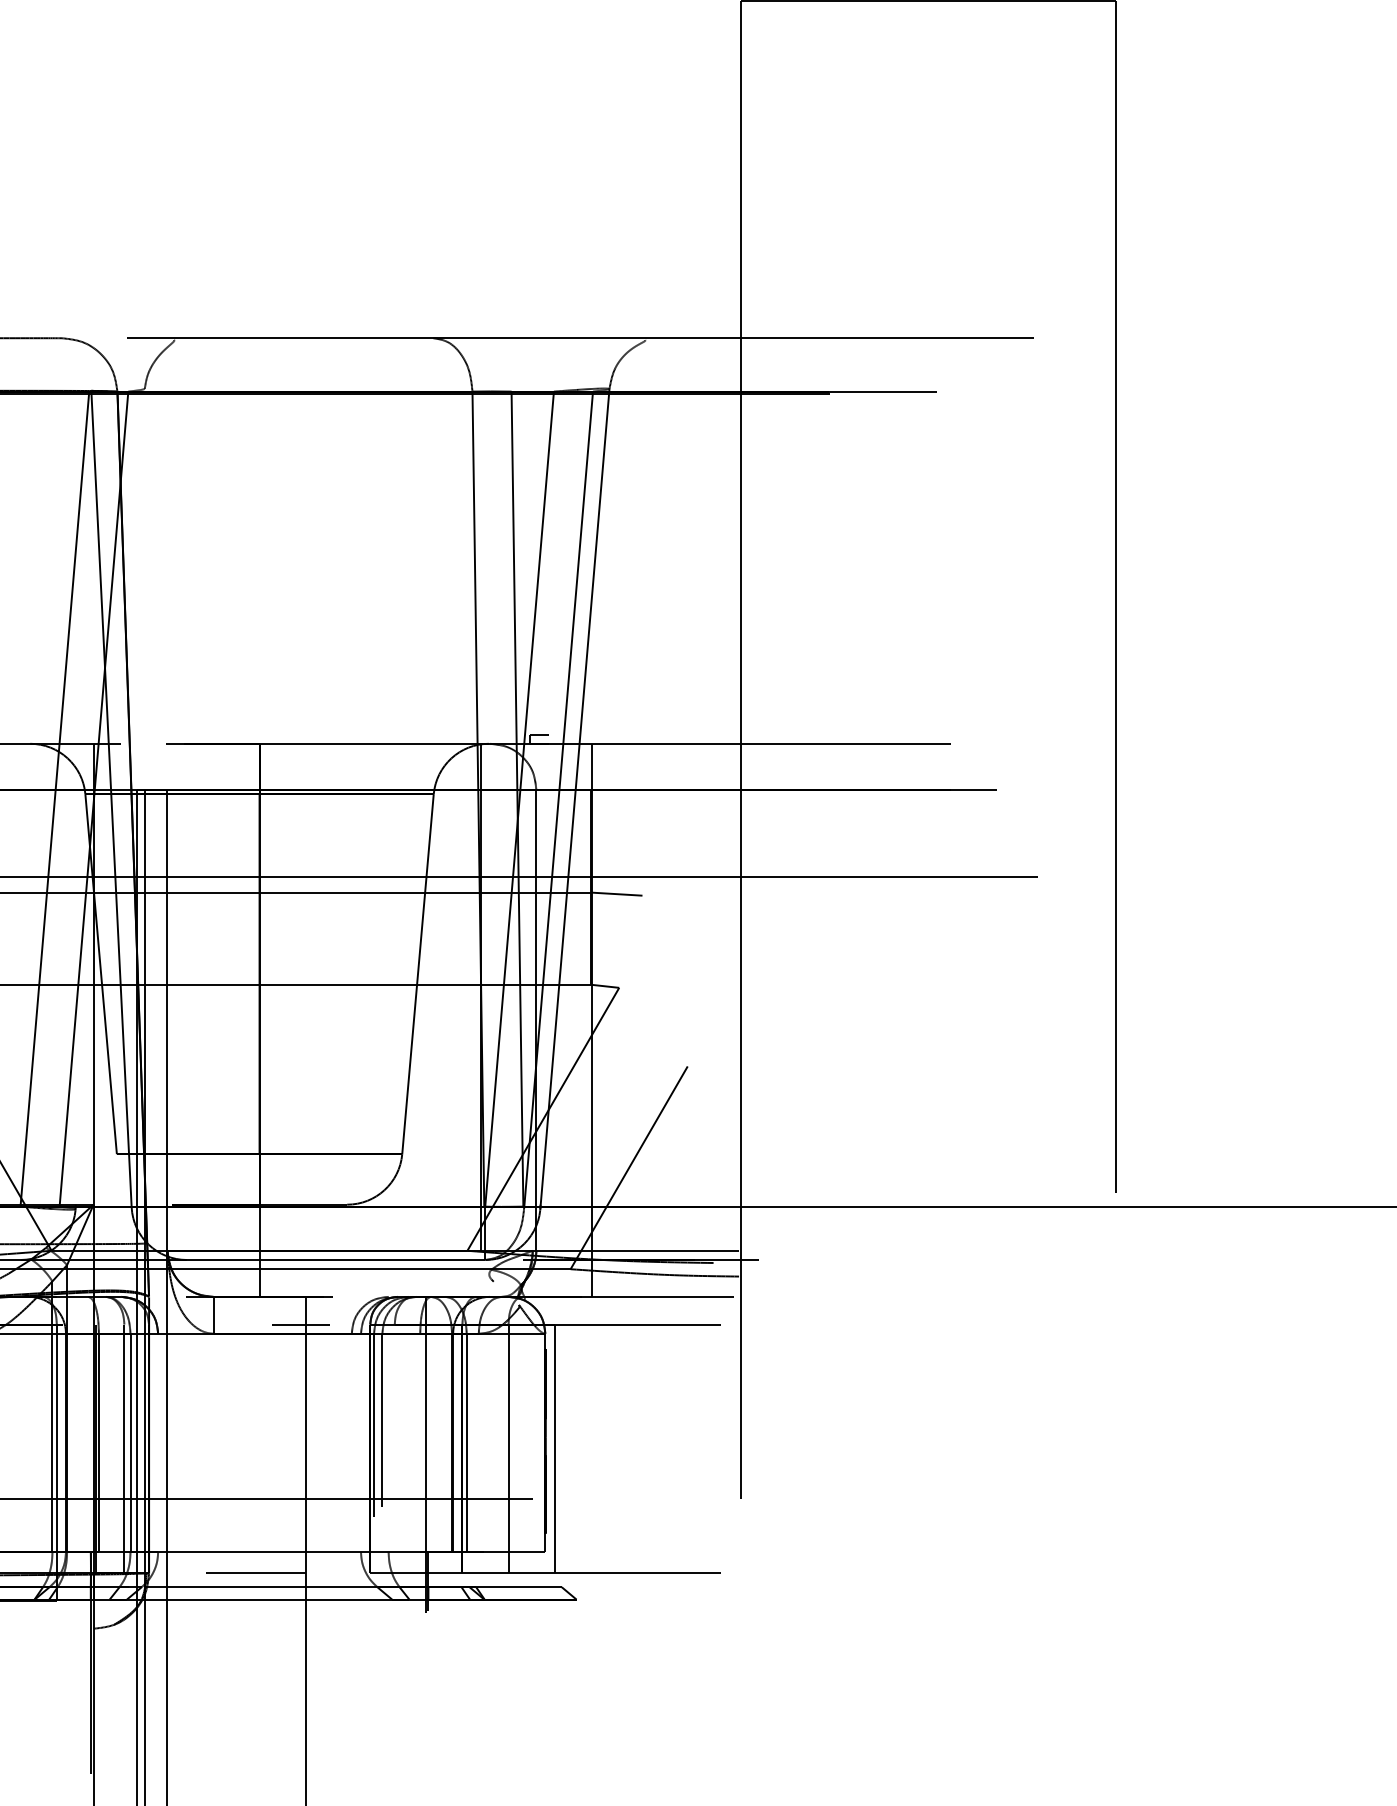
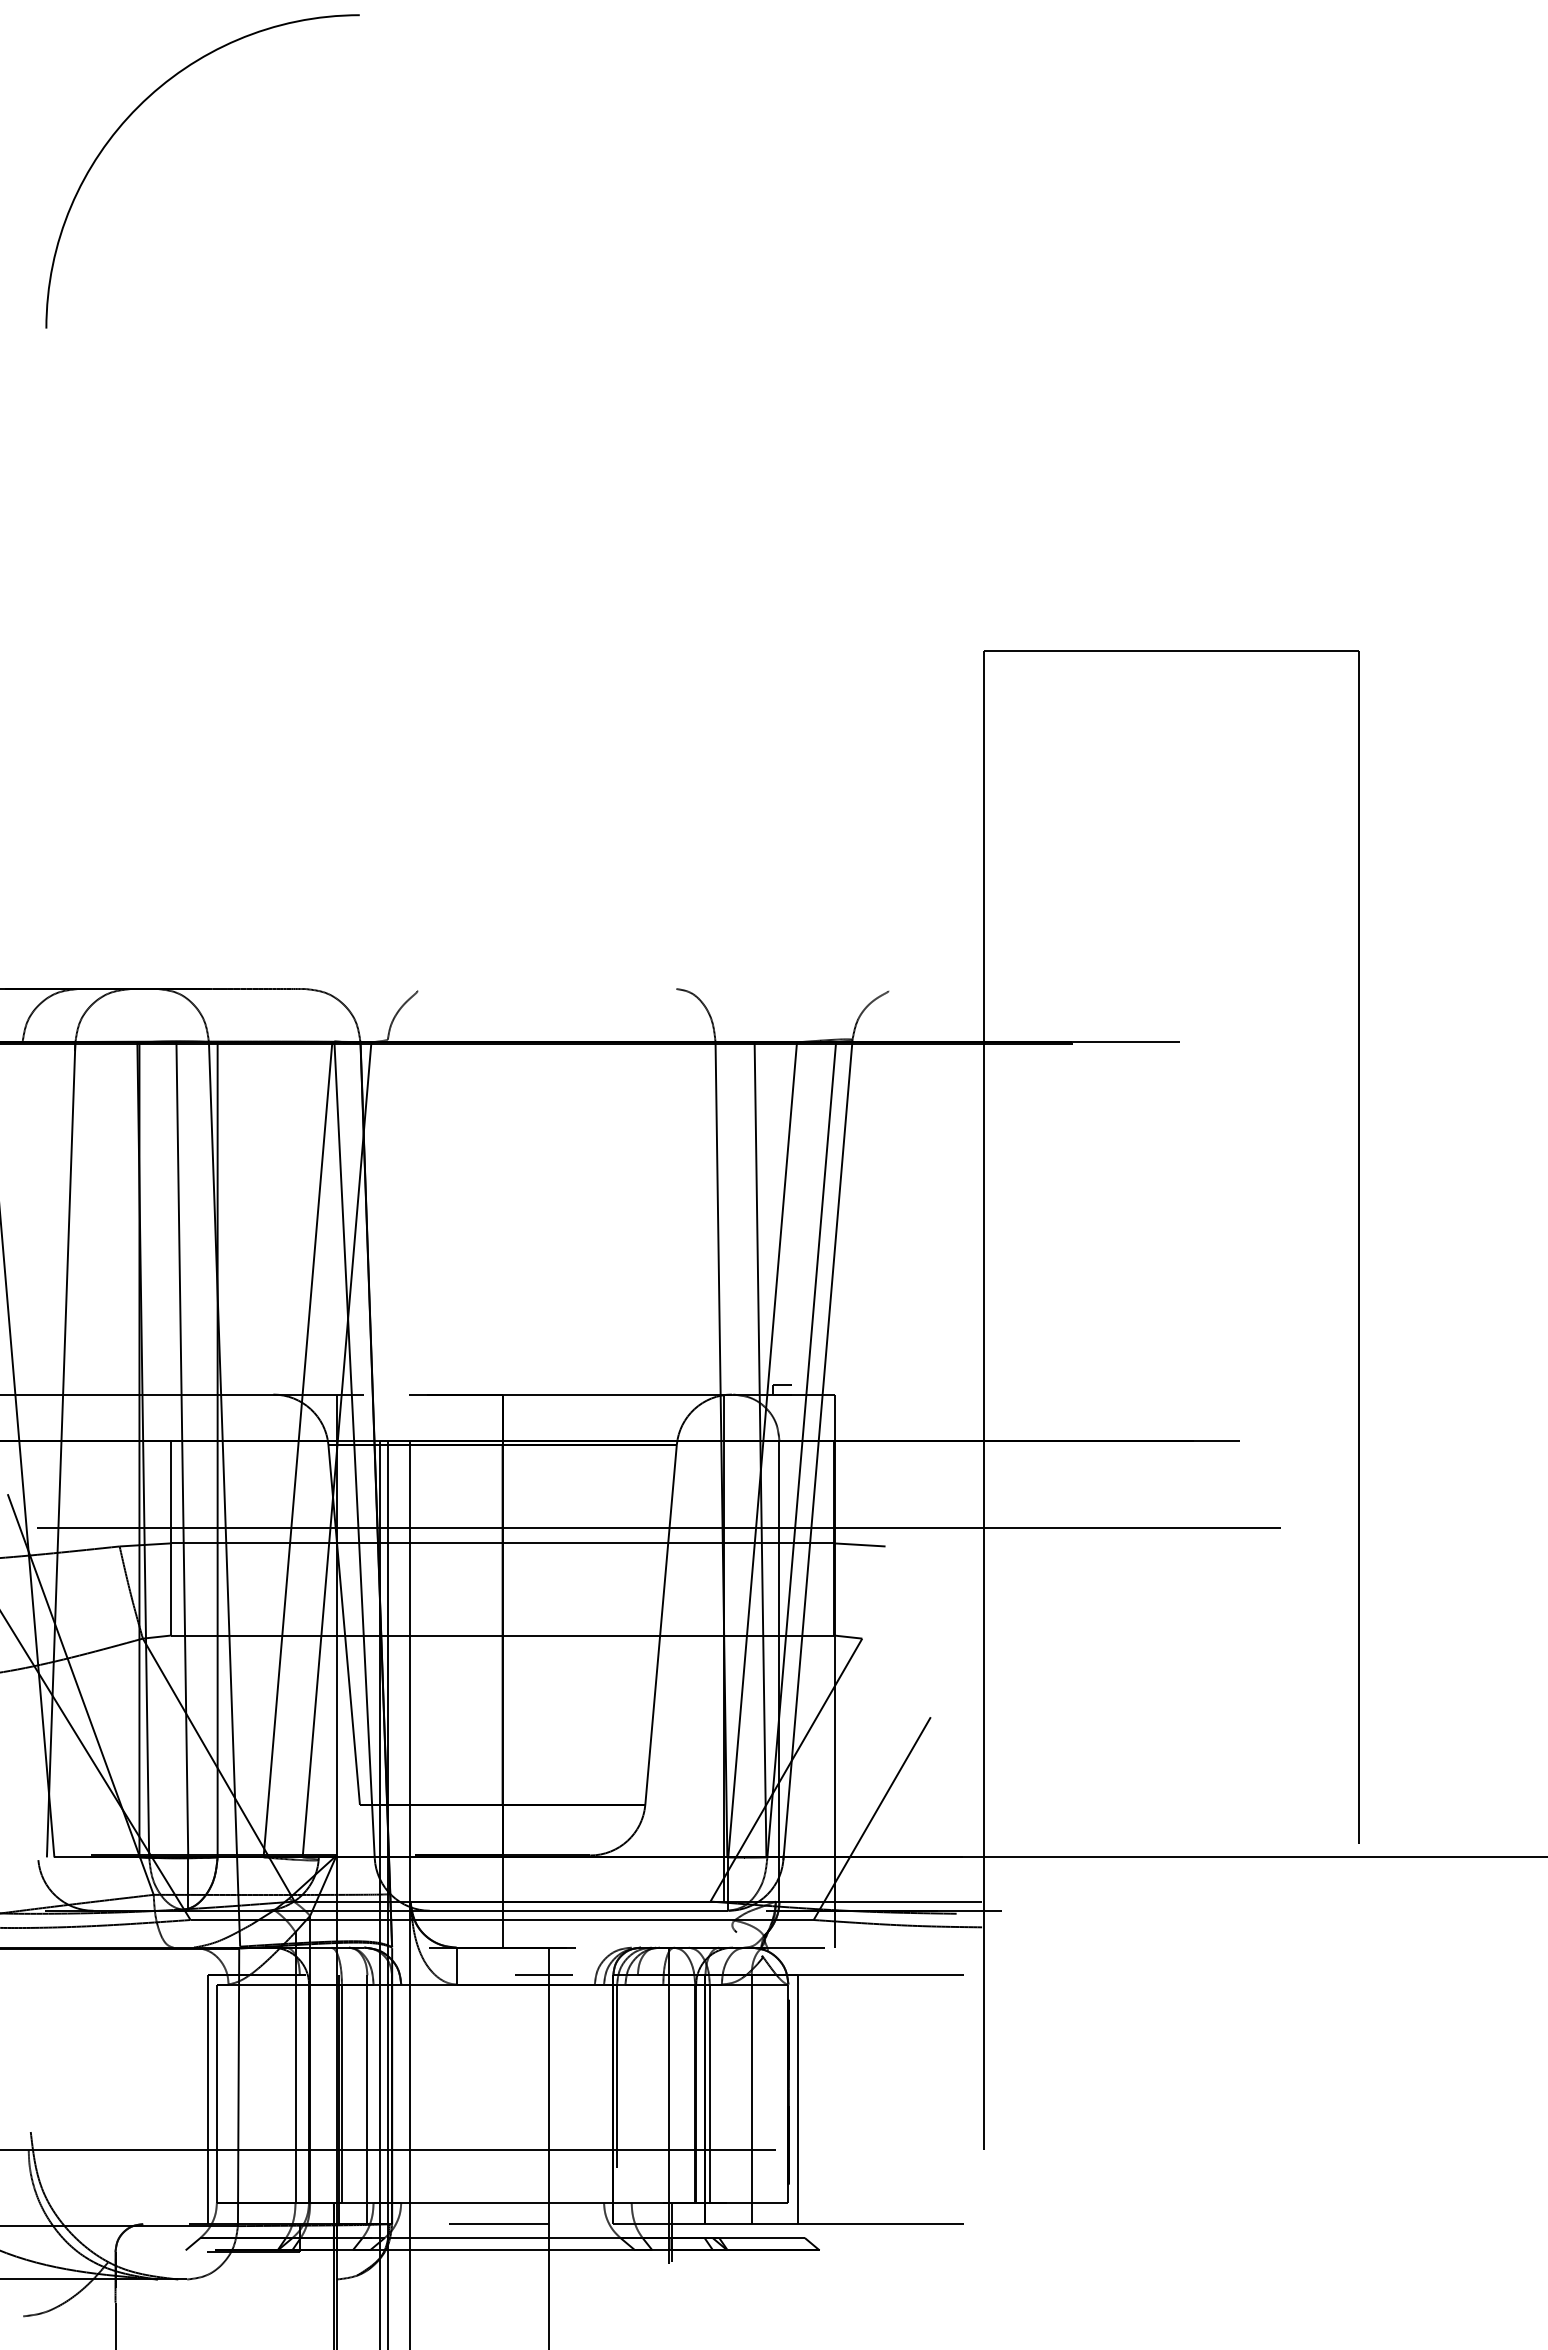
line: (579, 338) -> (822, 989), removed
line: (770, 743) -> (1013, 1394), removed
line: (628, 1296) -> (871, 1947), removed
line: (382, 1419) -> (625, 2070), removed
line: (130, 1442) -> (373, 2093), removed
line: (56, 1448) -> (299, 2099), removed

